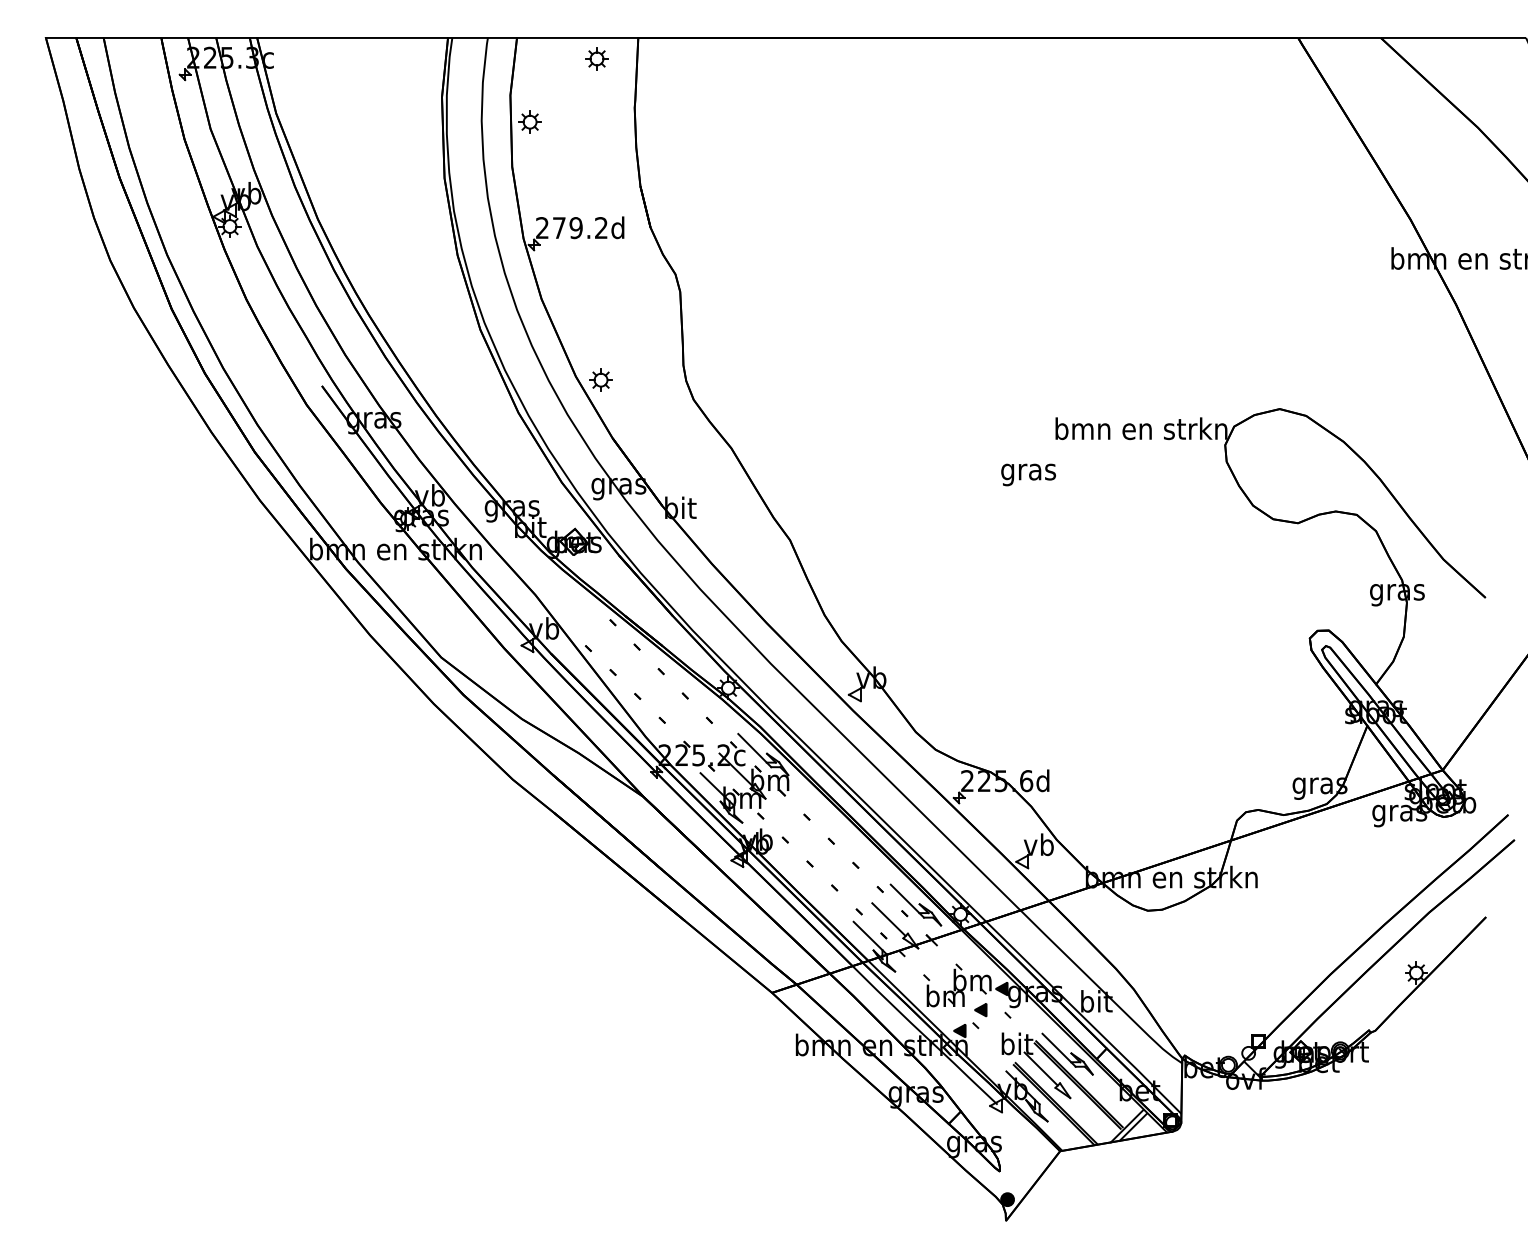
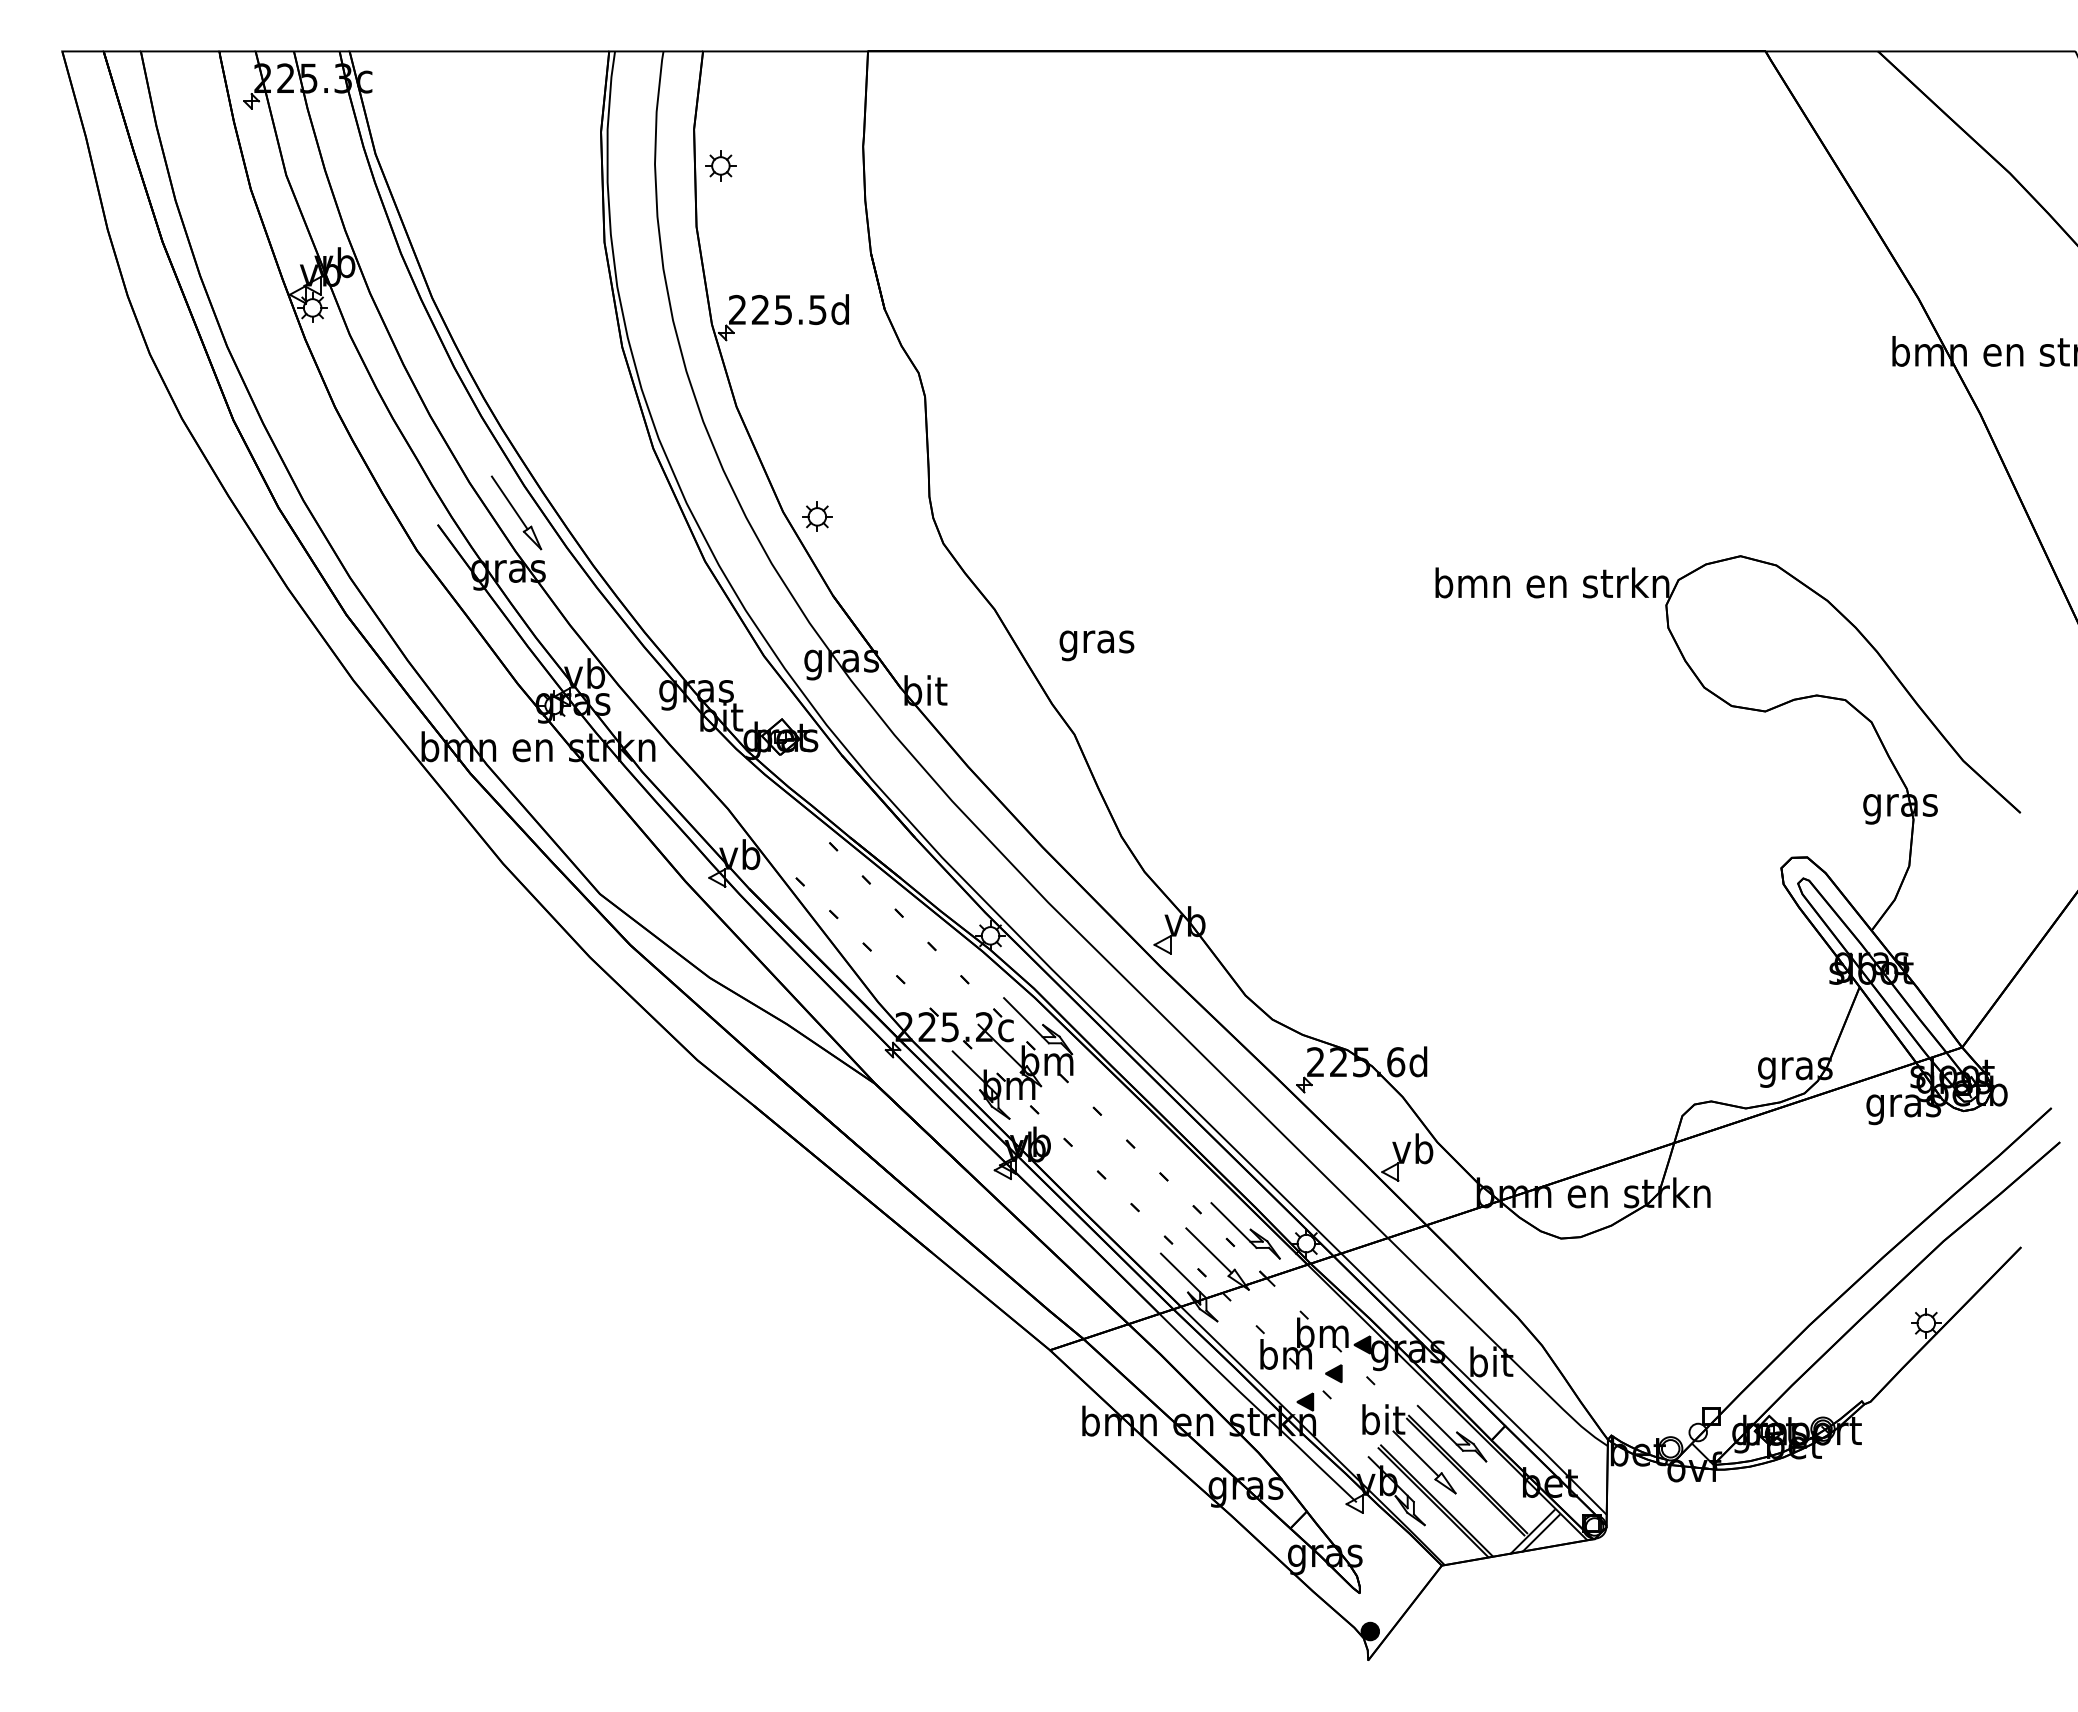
part: (596, 58) -> (811, 79), removed
text: (579, 227) -> (788, 309), 279.2d -> 225.5d
part: (379, 376) -> (516, 512), added
text: (1028, 474) -> (1096, 645), moved

